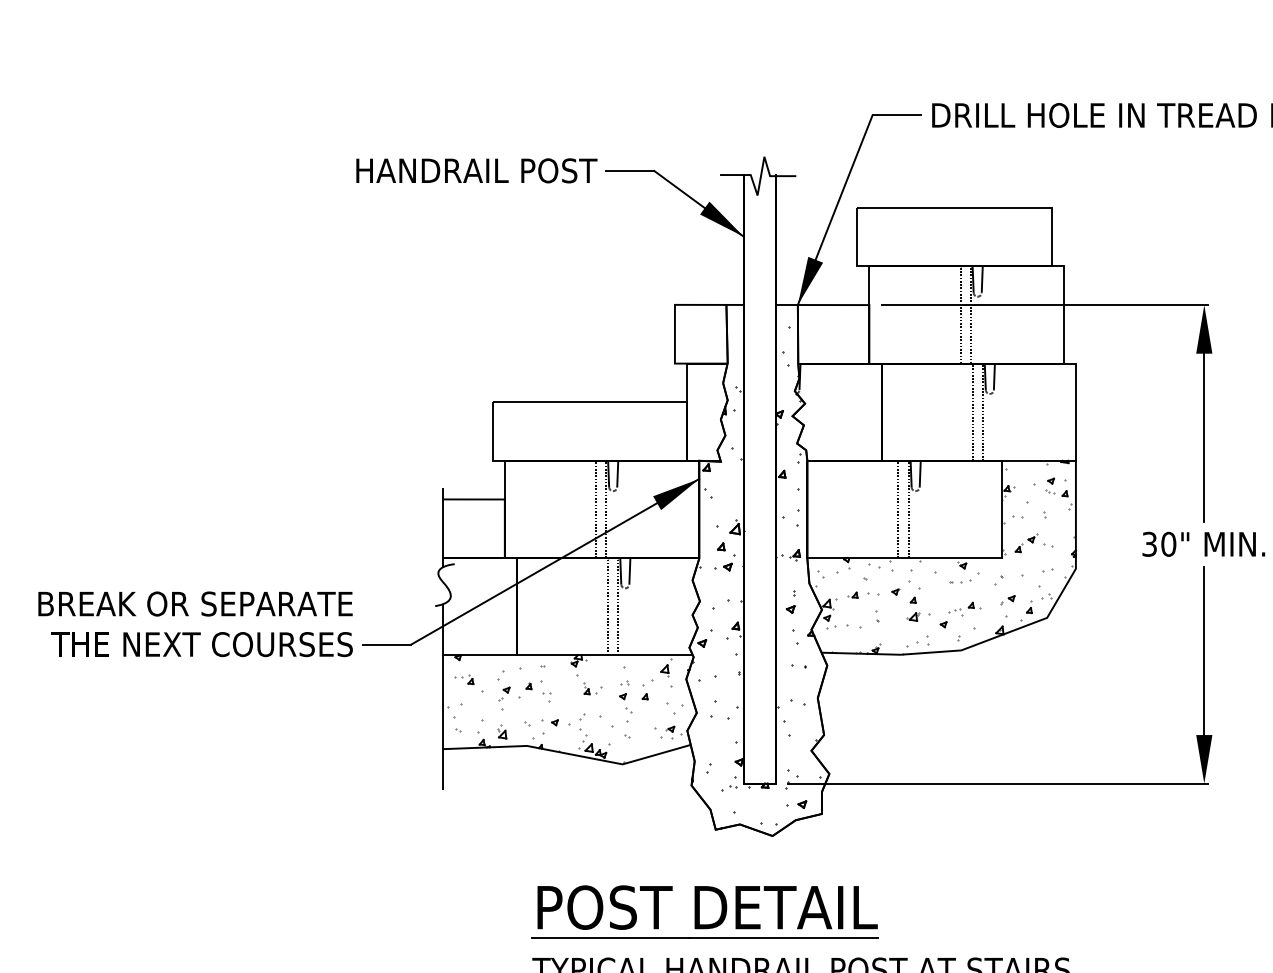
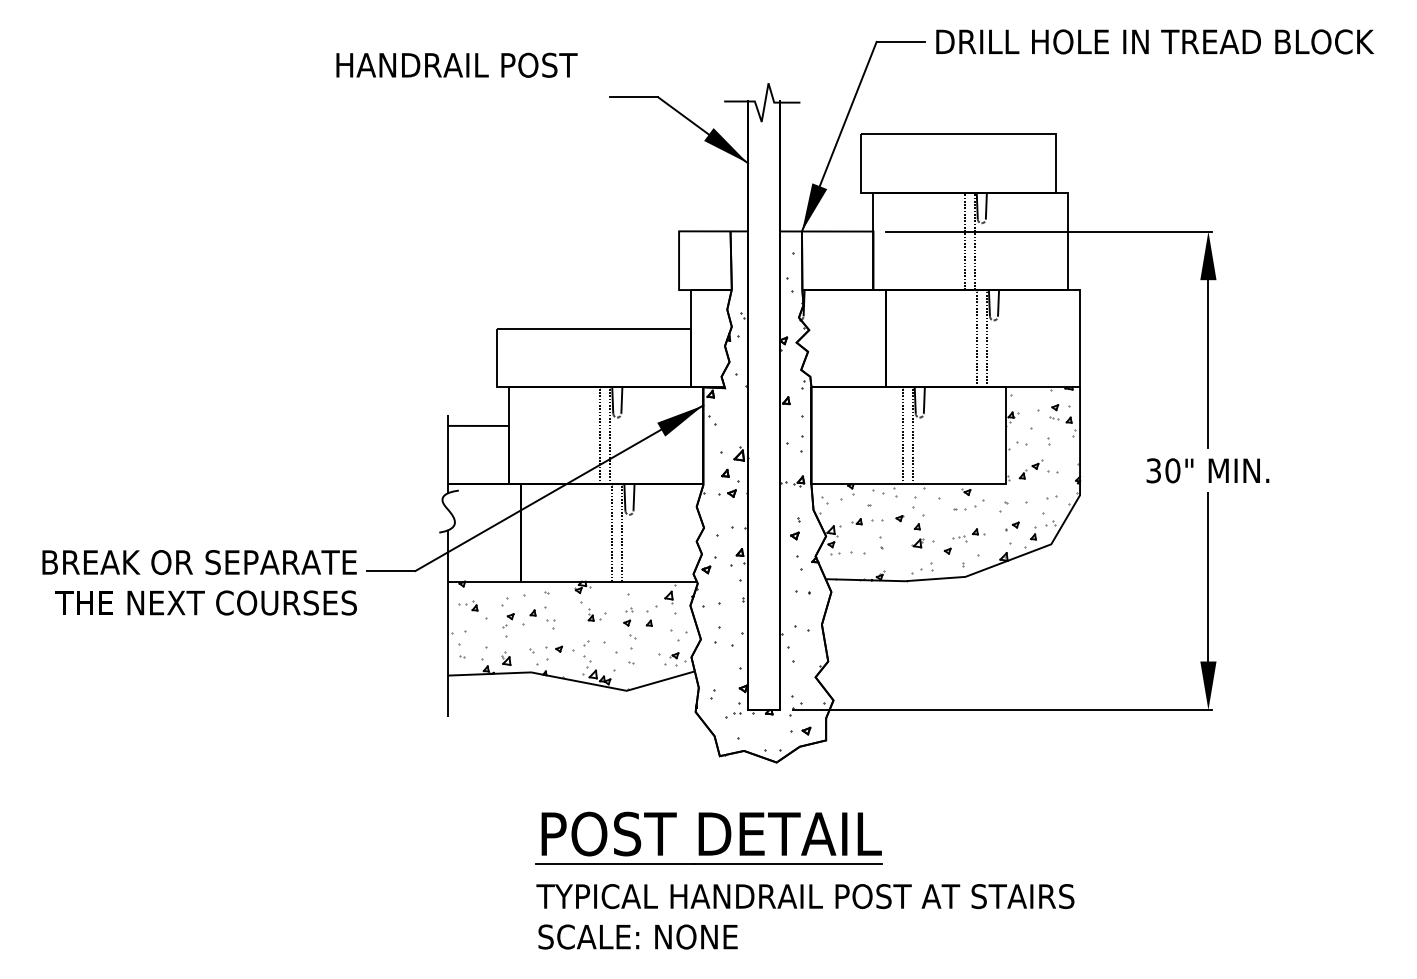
text: (476, 170) -> (456, 64), moved
text: (195, 624) -> (199, 582), moved

